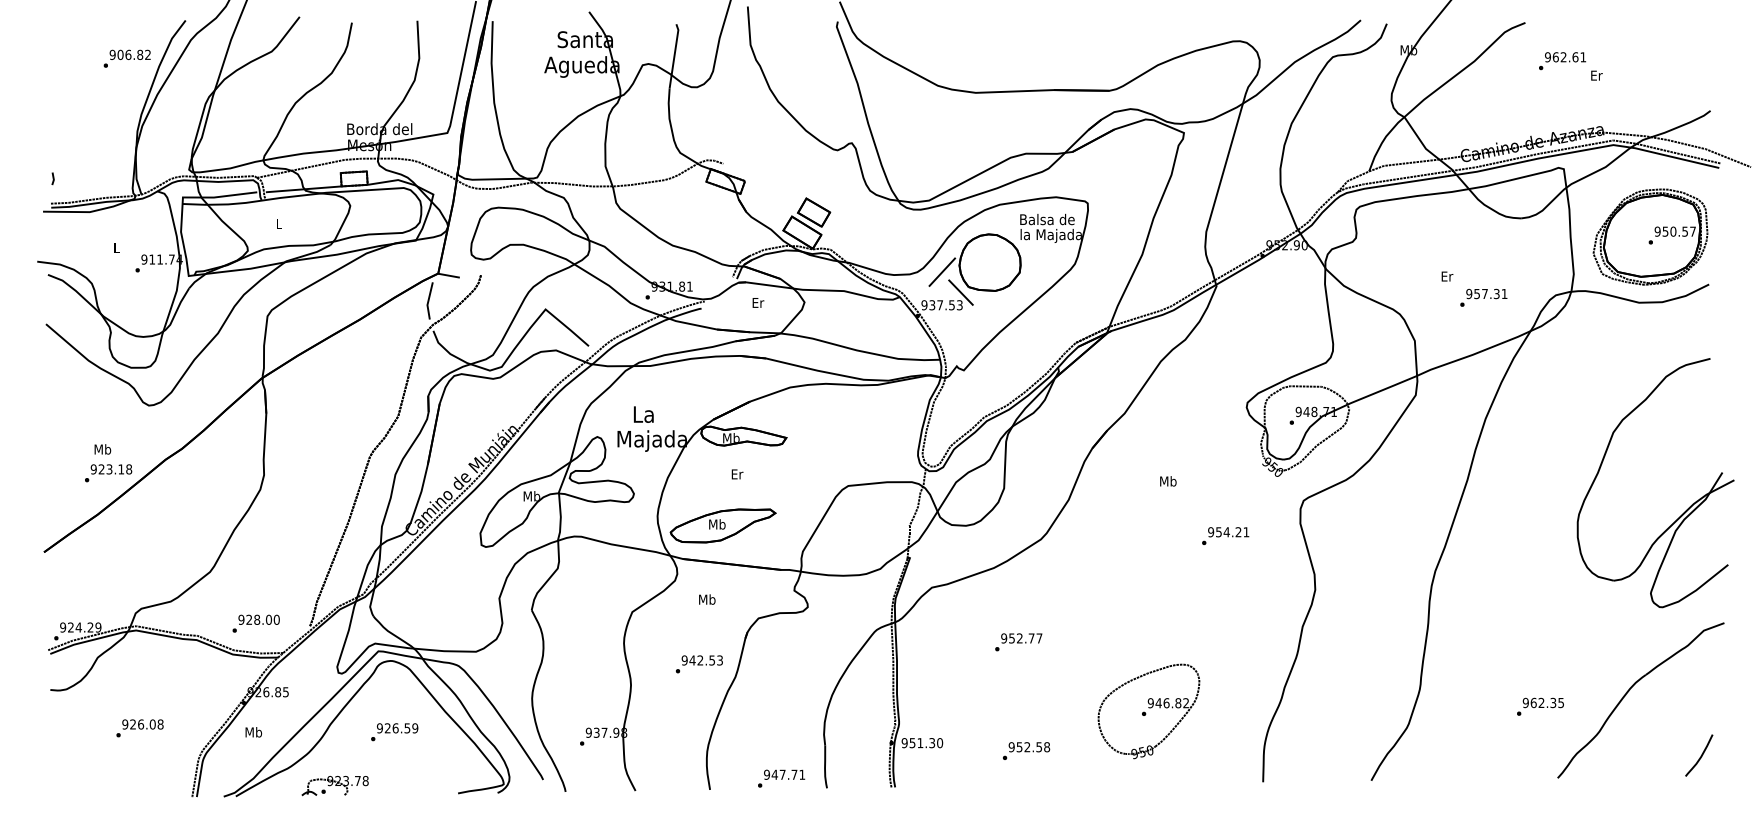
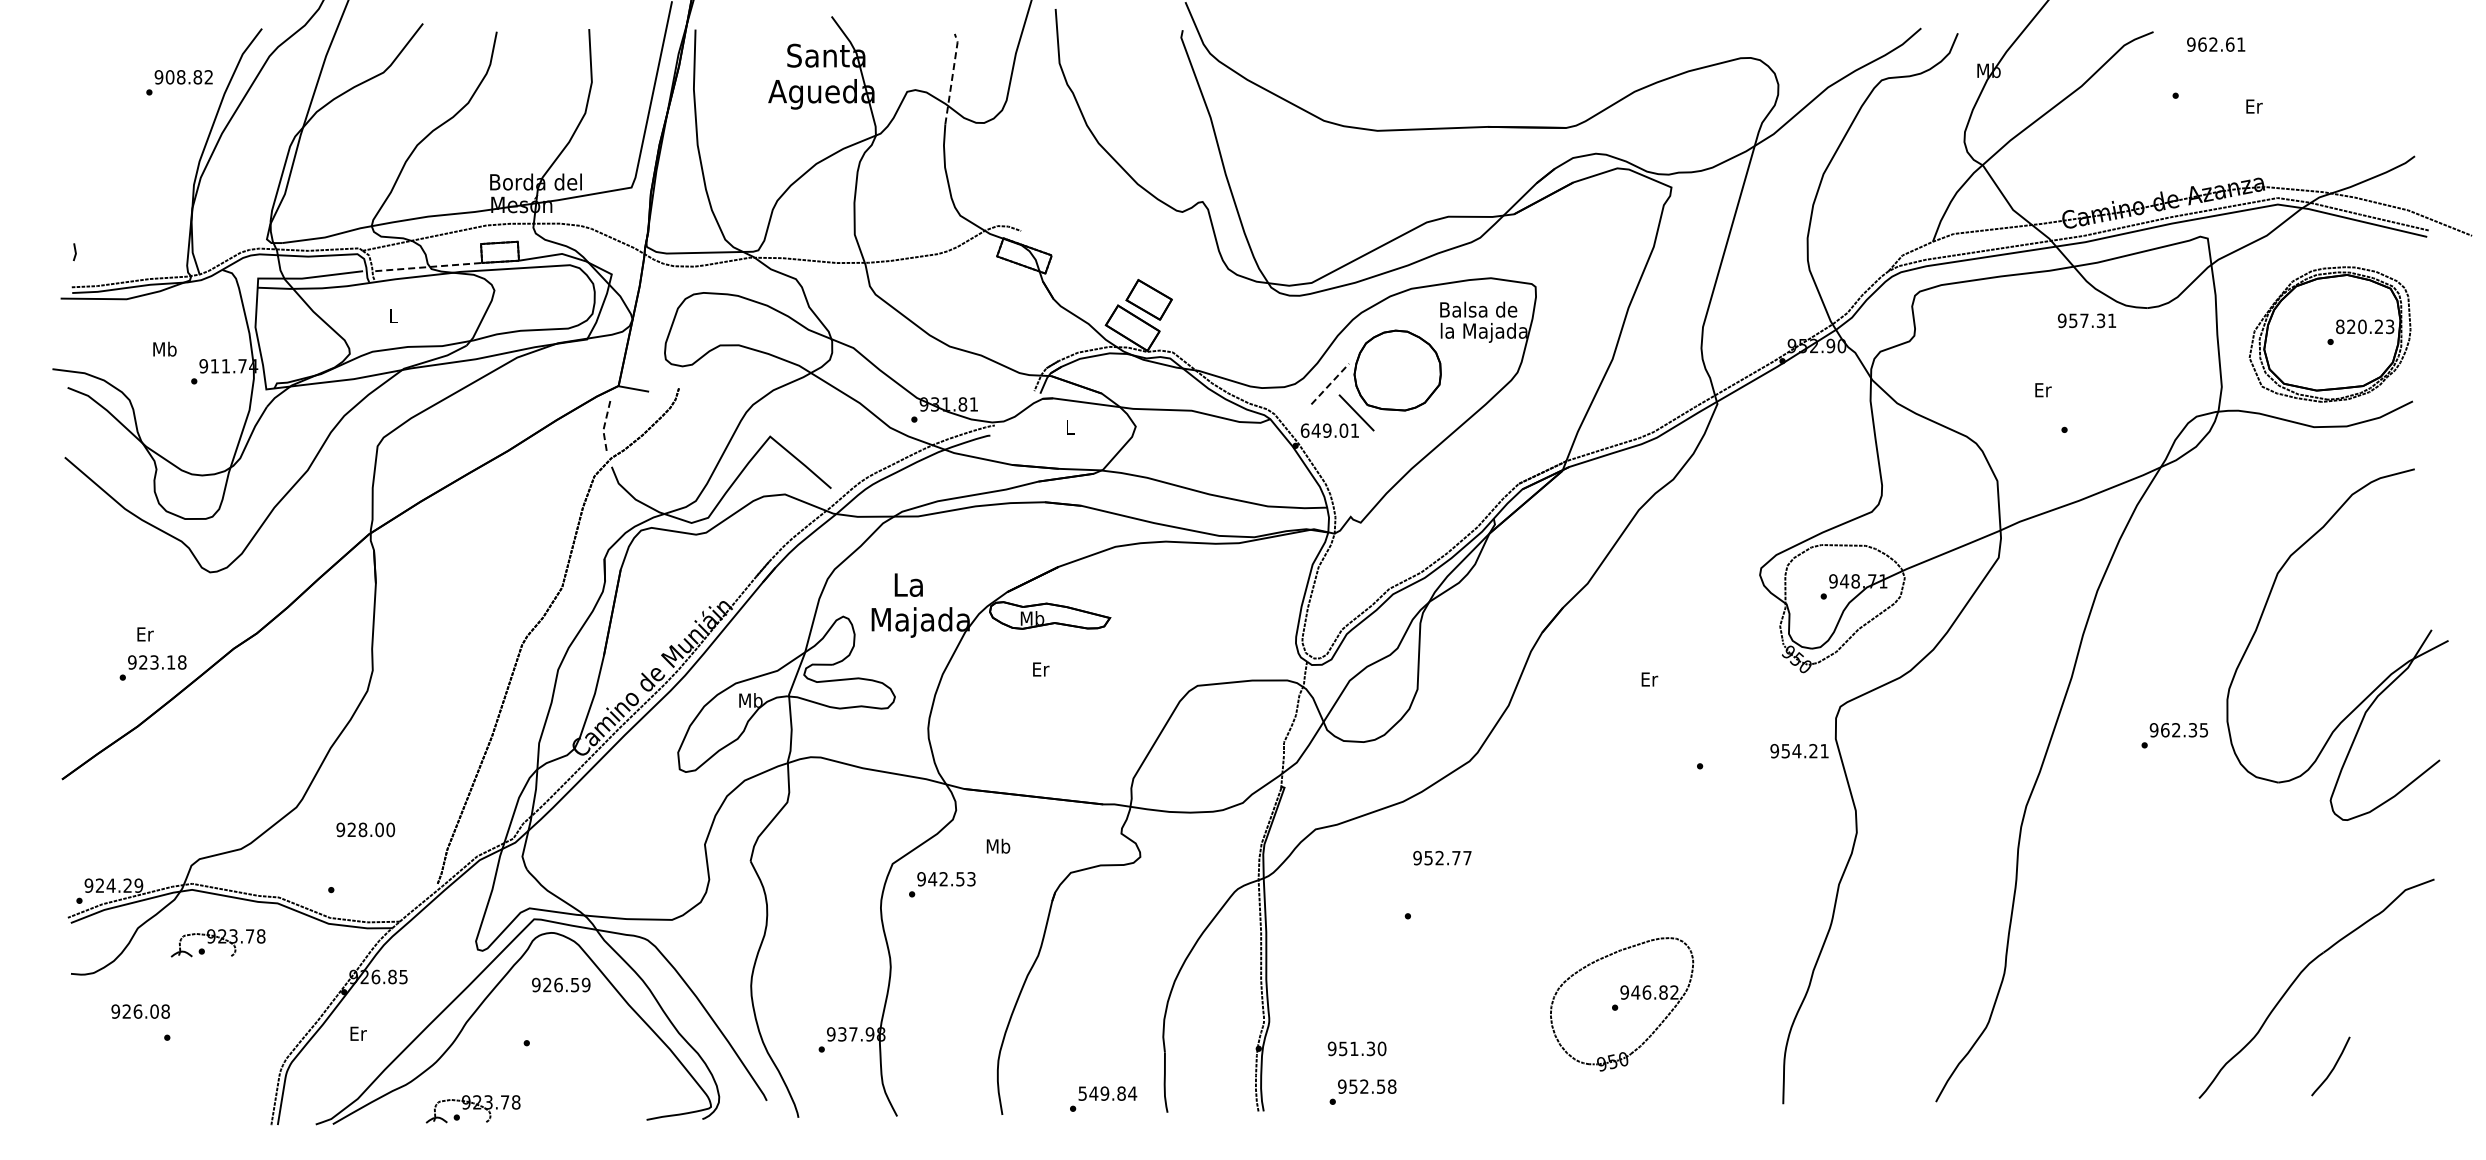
text: (128, 55) -> (181, 77), 906.82 -> 908.82
line: (674, 55) -> (952, 78), solid -> dashed
text: (1565, 57) -> (2216, 44), moved
line: (303, 189) -> (428, 267), solid -> dashed
text: (1674, 231) -> (2364, 326), 950.57 -> 820.23
text: (116, 247) -> (164, 348), L -> Mb
line: (942, 272) -> (1330, 384), solid -> dashed
text: (1487, 293) -> (2087, 320), moved
line: (428, 300) -> (604, 424), solid -> dashed
text: (758, 302) -> (1070, 427), Er -> L
text: (941, 305) -> (1329, 430), 937.53 -> 649.01
text: (102, 448) -> (144, 633), Mb -> Er
text: (1168, 480) -> (1649, 678), Mb -> Er
part: (1684, 511) -> (2378, 685), moved
part: (722, 526) -> (1020, 742), removed
text: (1228, 532) -> (1799, 751), moved
text: (258, 619) -> (365, 829), moved
text: (1021, 638) -> (1442, 857), moved
text: (699, 664) -> (942, 884), moved
part: (154, 668) -> (217, 943), added
text: (1540, 706) -> (2174, 735), moved
text: (142, 724) -> (140, 1011), moved
text: (397, 727) -> (561, 984), moved
text: (253, 732) -> (357, 1033), Mb -> Er
text: (921, 742) -> (1356, 1048), moved
text: (1026, 750) -> (1362, 1091), moved
curve: (1700, 757) -> (2332, 1068), moved
text: (784, 774) -> (1107, 1093), 947.71 -> 549.84

